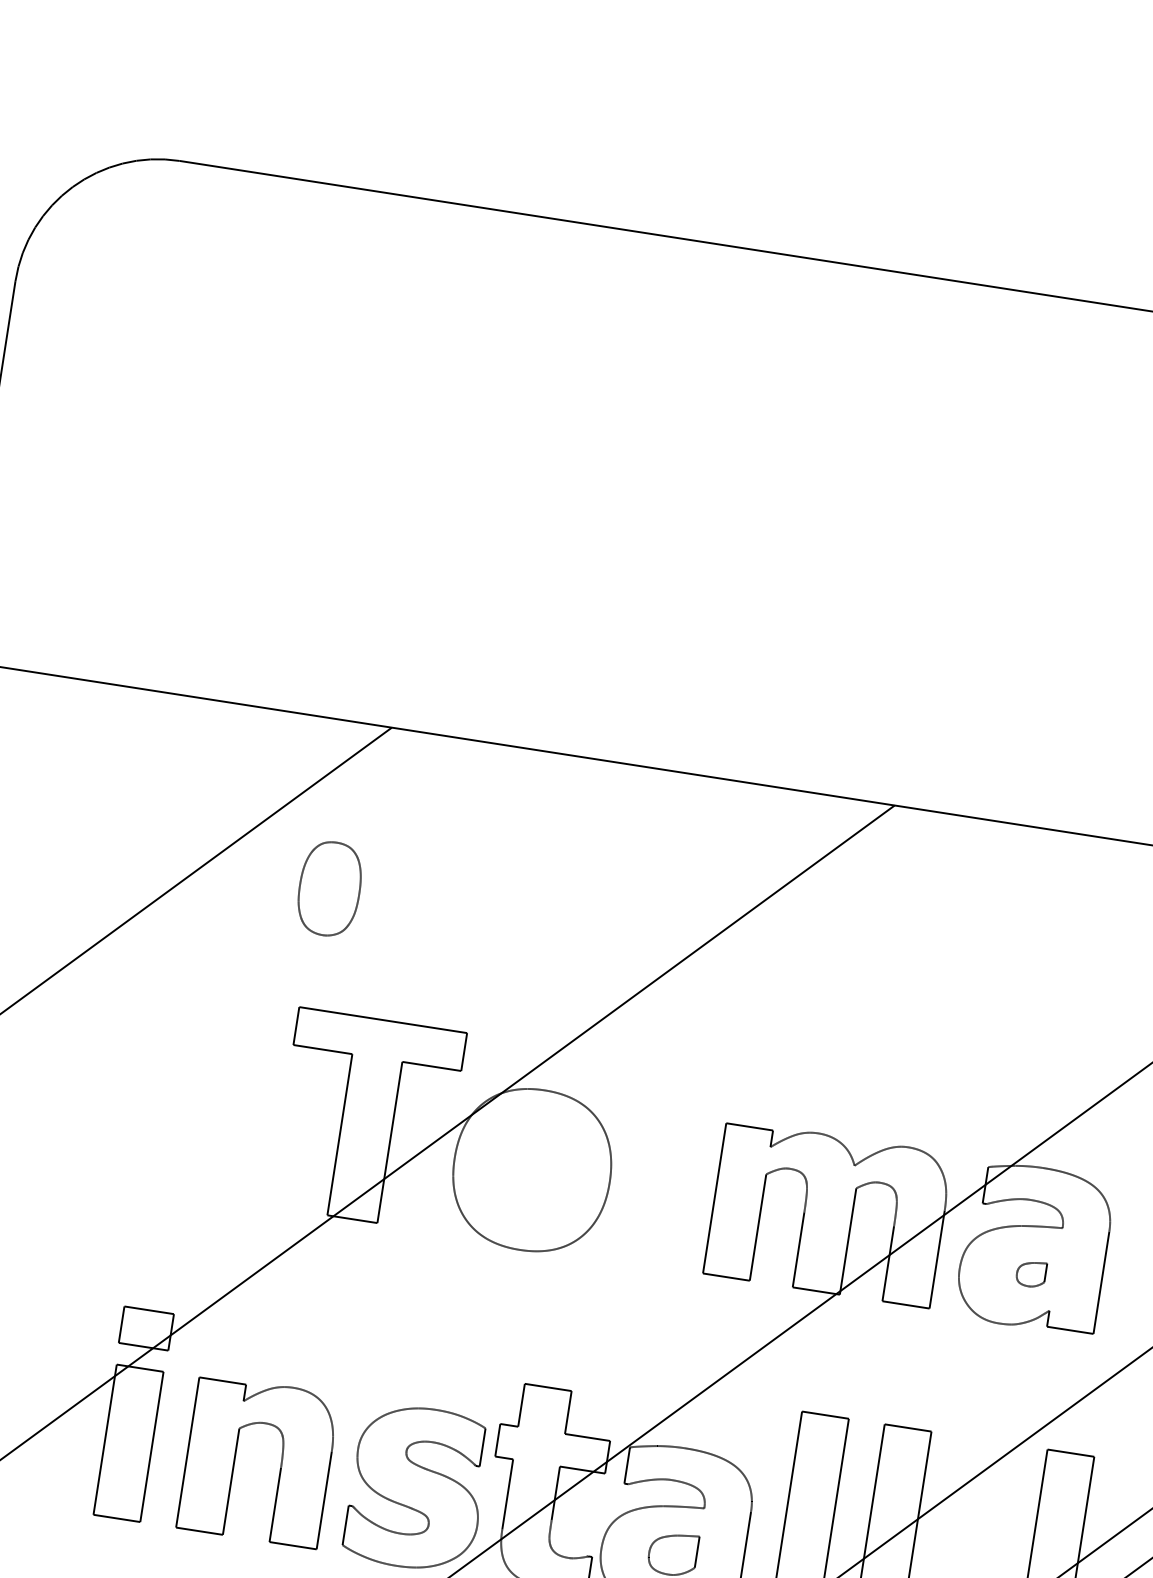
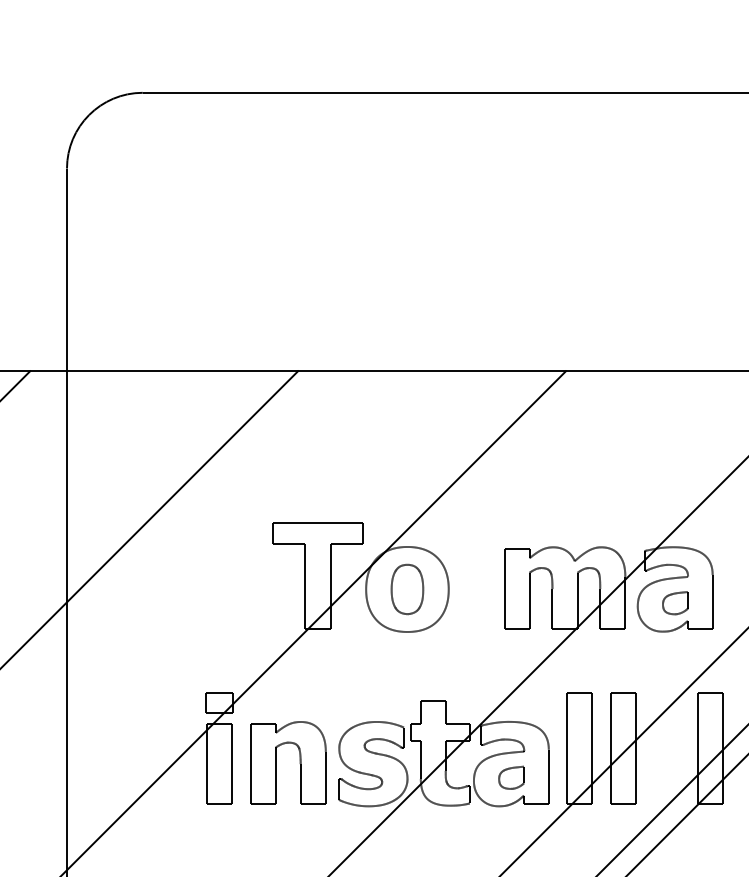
part: (329, 888) -> (407, 589), moved
part: (1031, 1274) -> (675, 603), size x1.67

